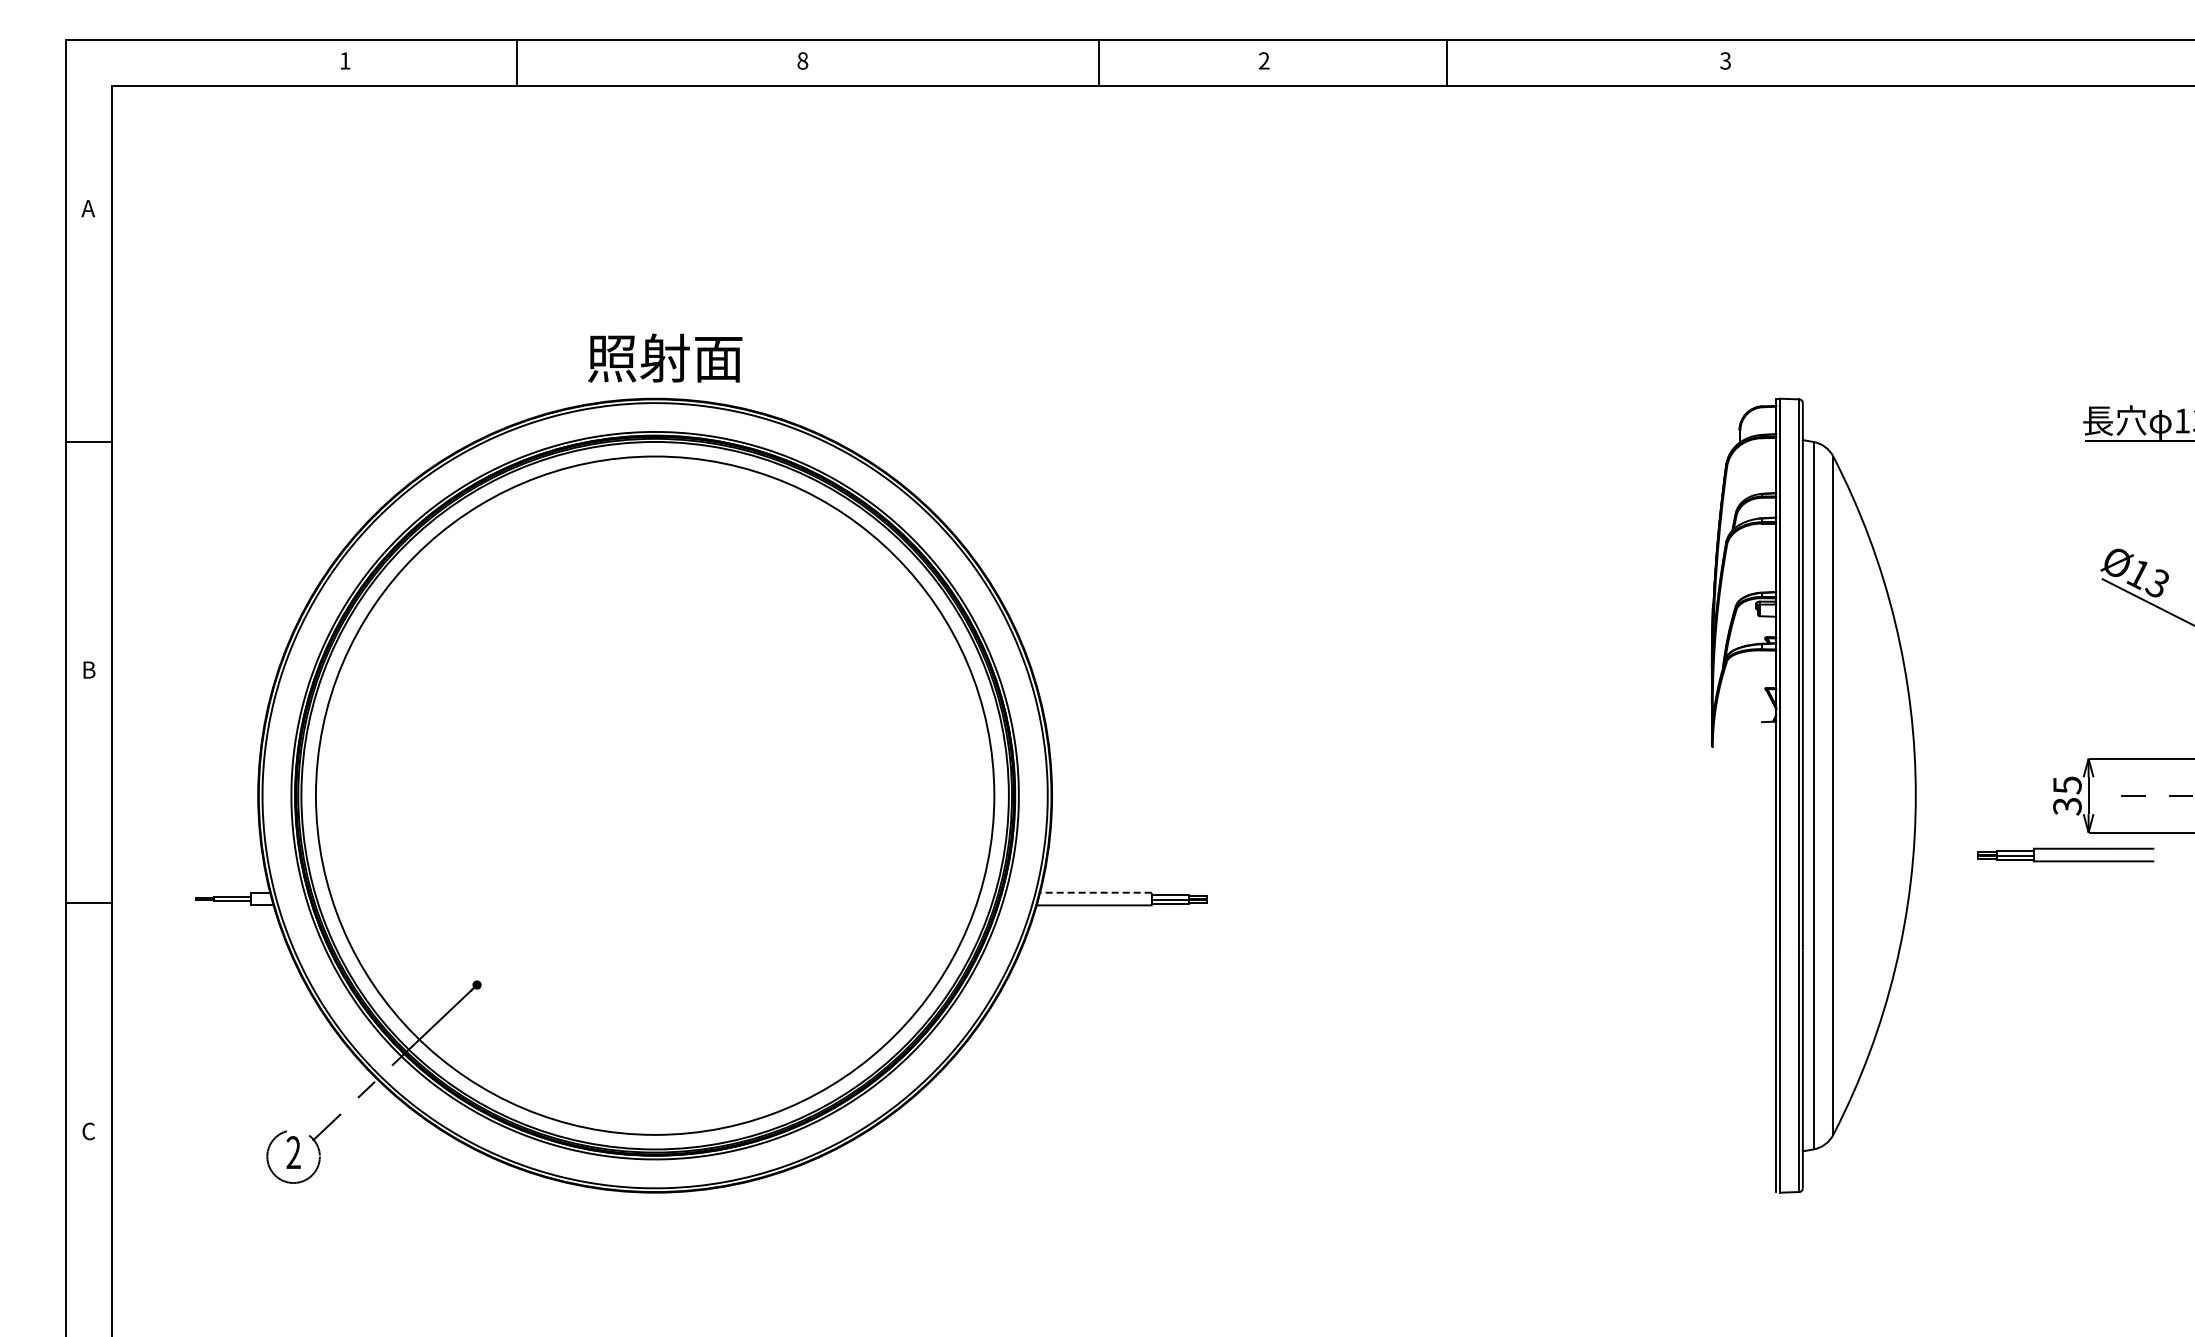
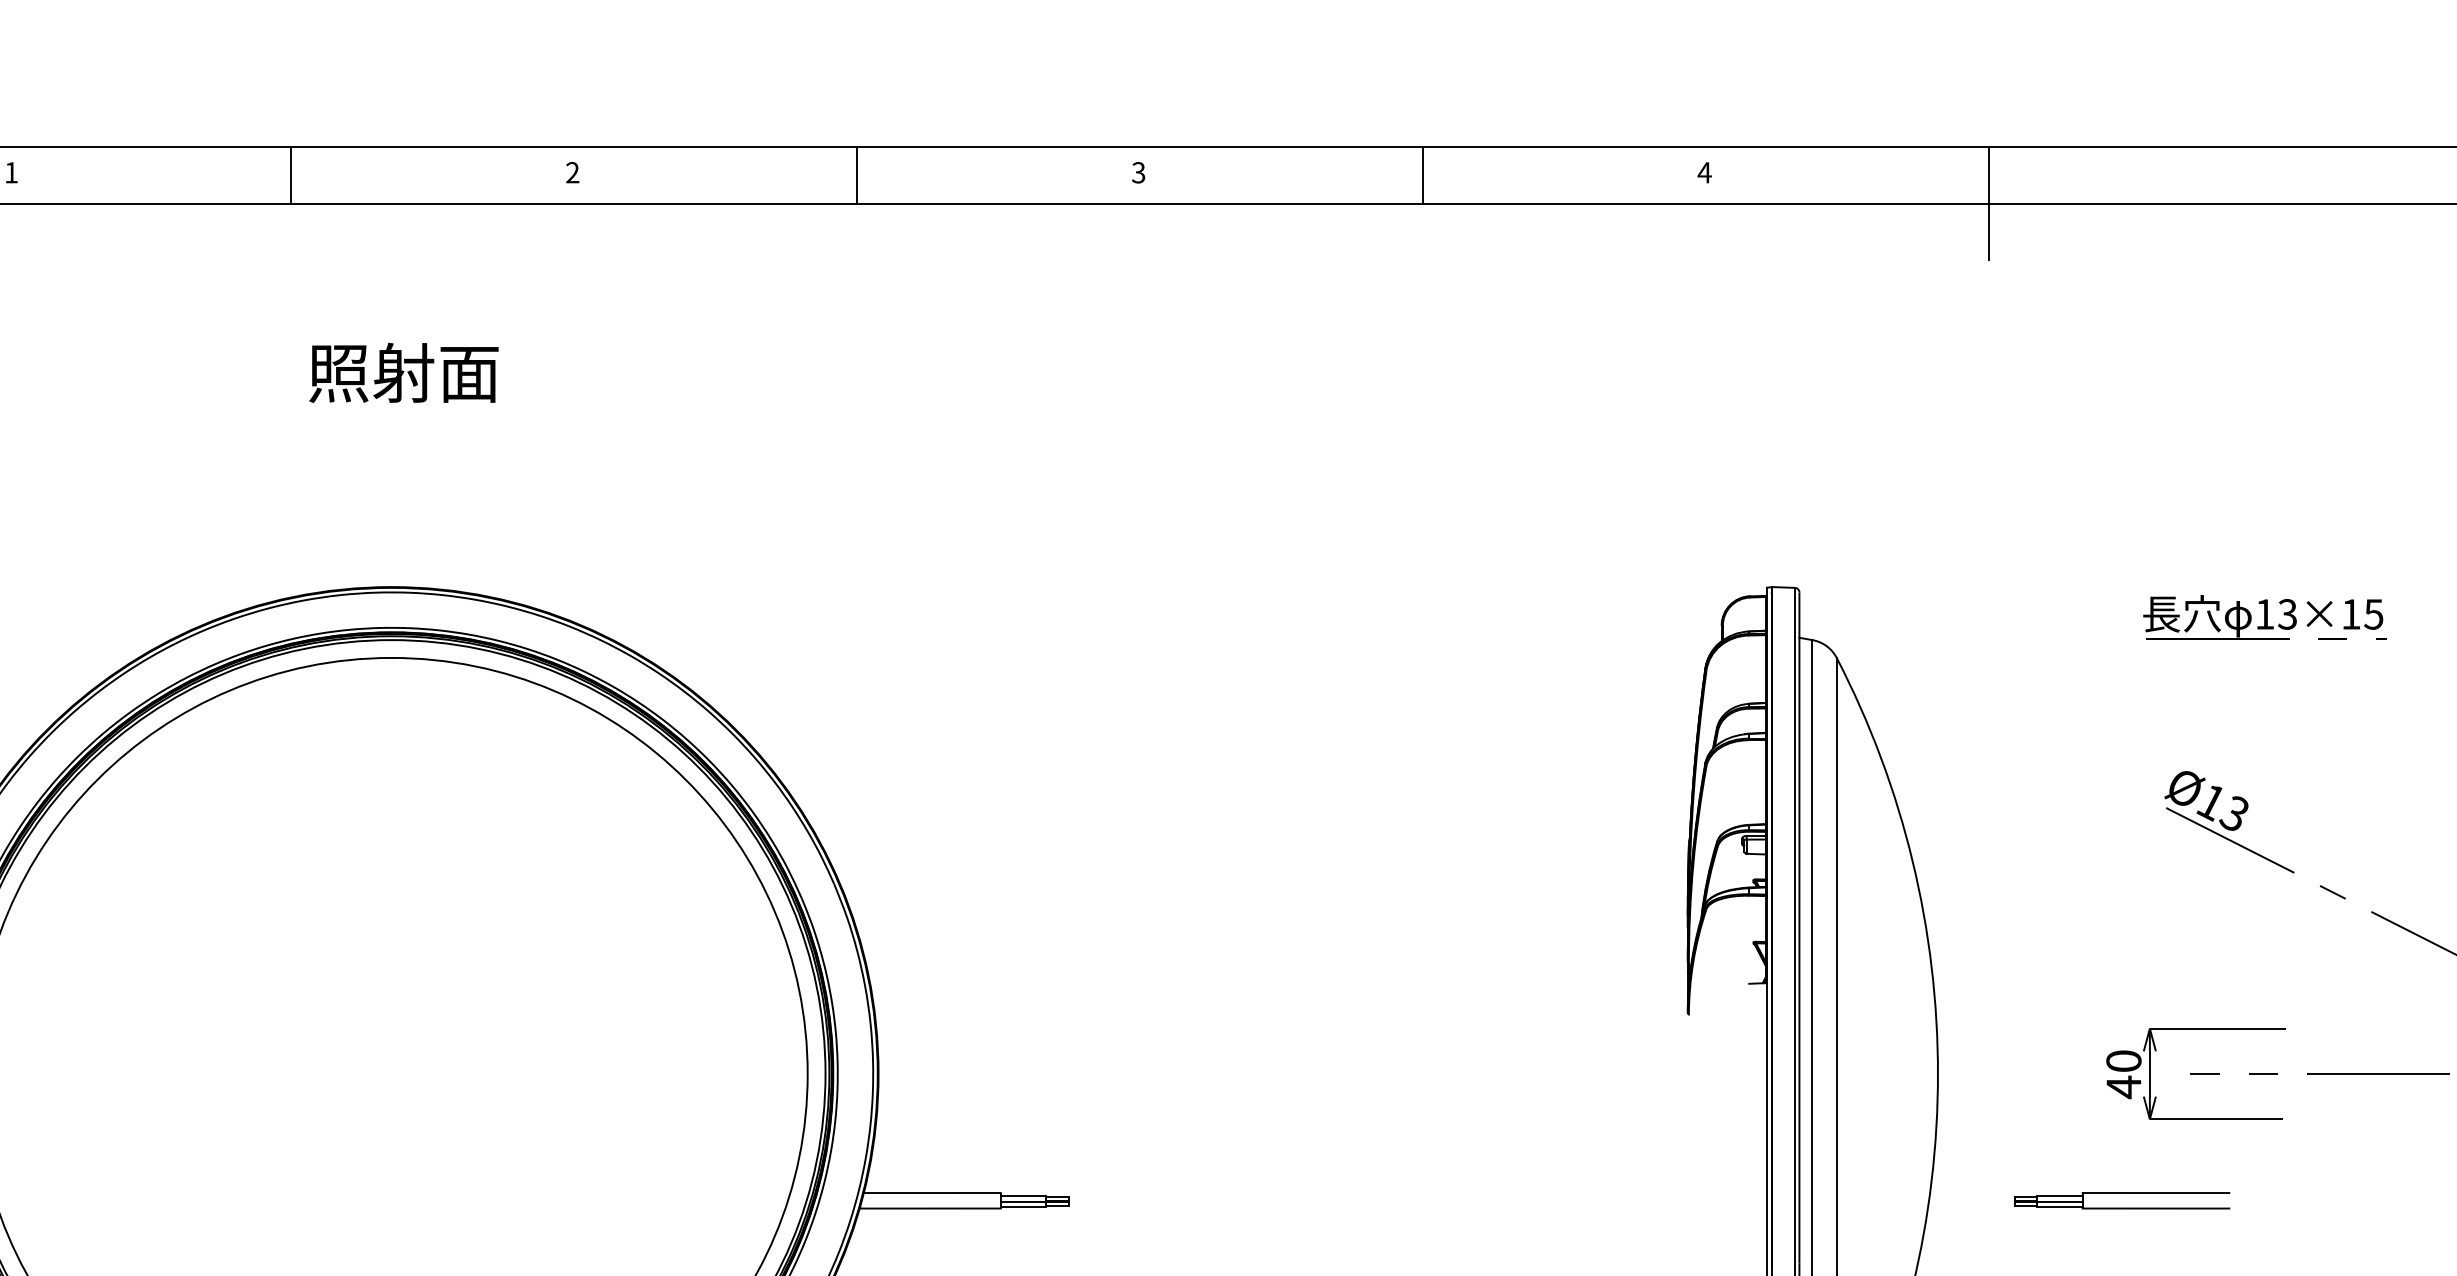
text: (802, 60) -> (572, 172), 8 -> 2
text: (1263, 60) -> (1137, 172), 2 -> 3
text: (1725, 60) -> (1704, 172), 3 -> 4
line: (517, 63) -> (291, 175), moved
line: (1098, 63) -> (856, 175), moved
line: (1447, 63) -> (1423, 175), moved
line: (1957, 86) -> (1989, 204), added
text: (665, 357) -> (404, 372), moved
text: (2067, 796) -> (2124, 1074), 35 -> 40
part: (2065, 854) -> (2121, 1200), moved
line: (1095, 892) -> (931, 1192), dashed -> solid

